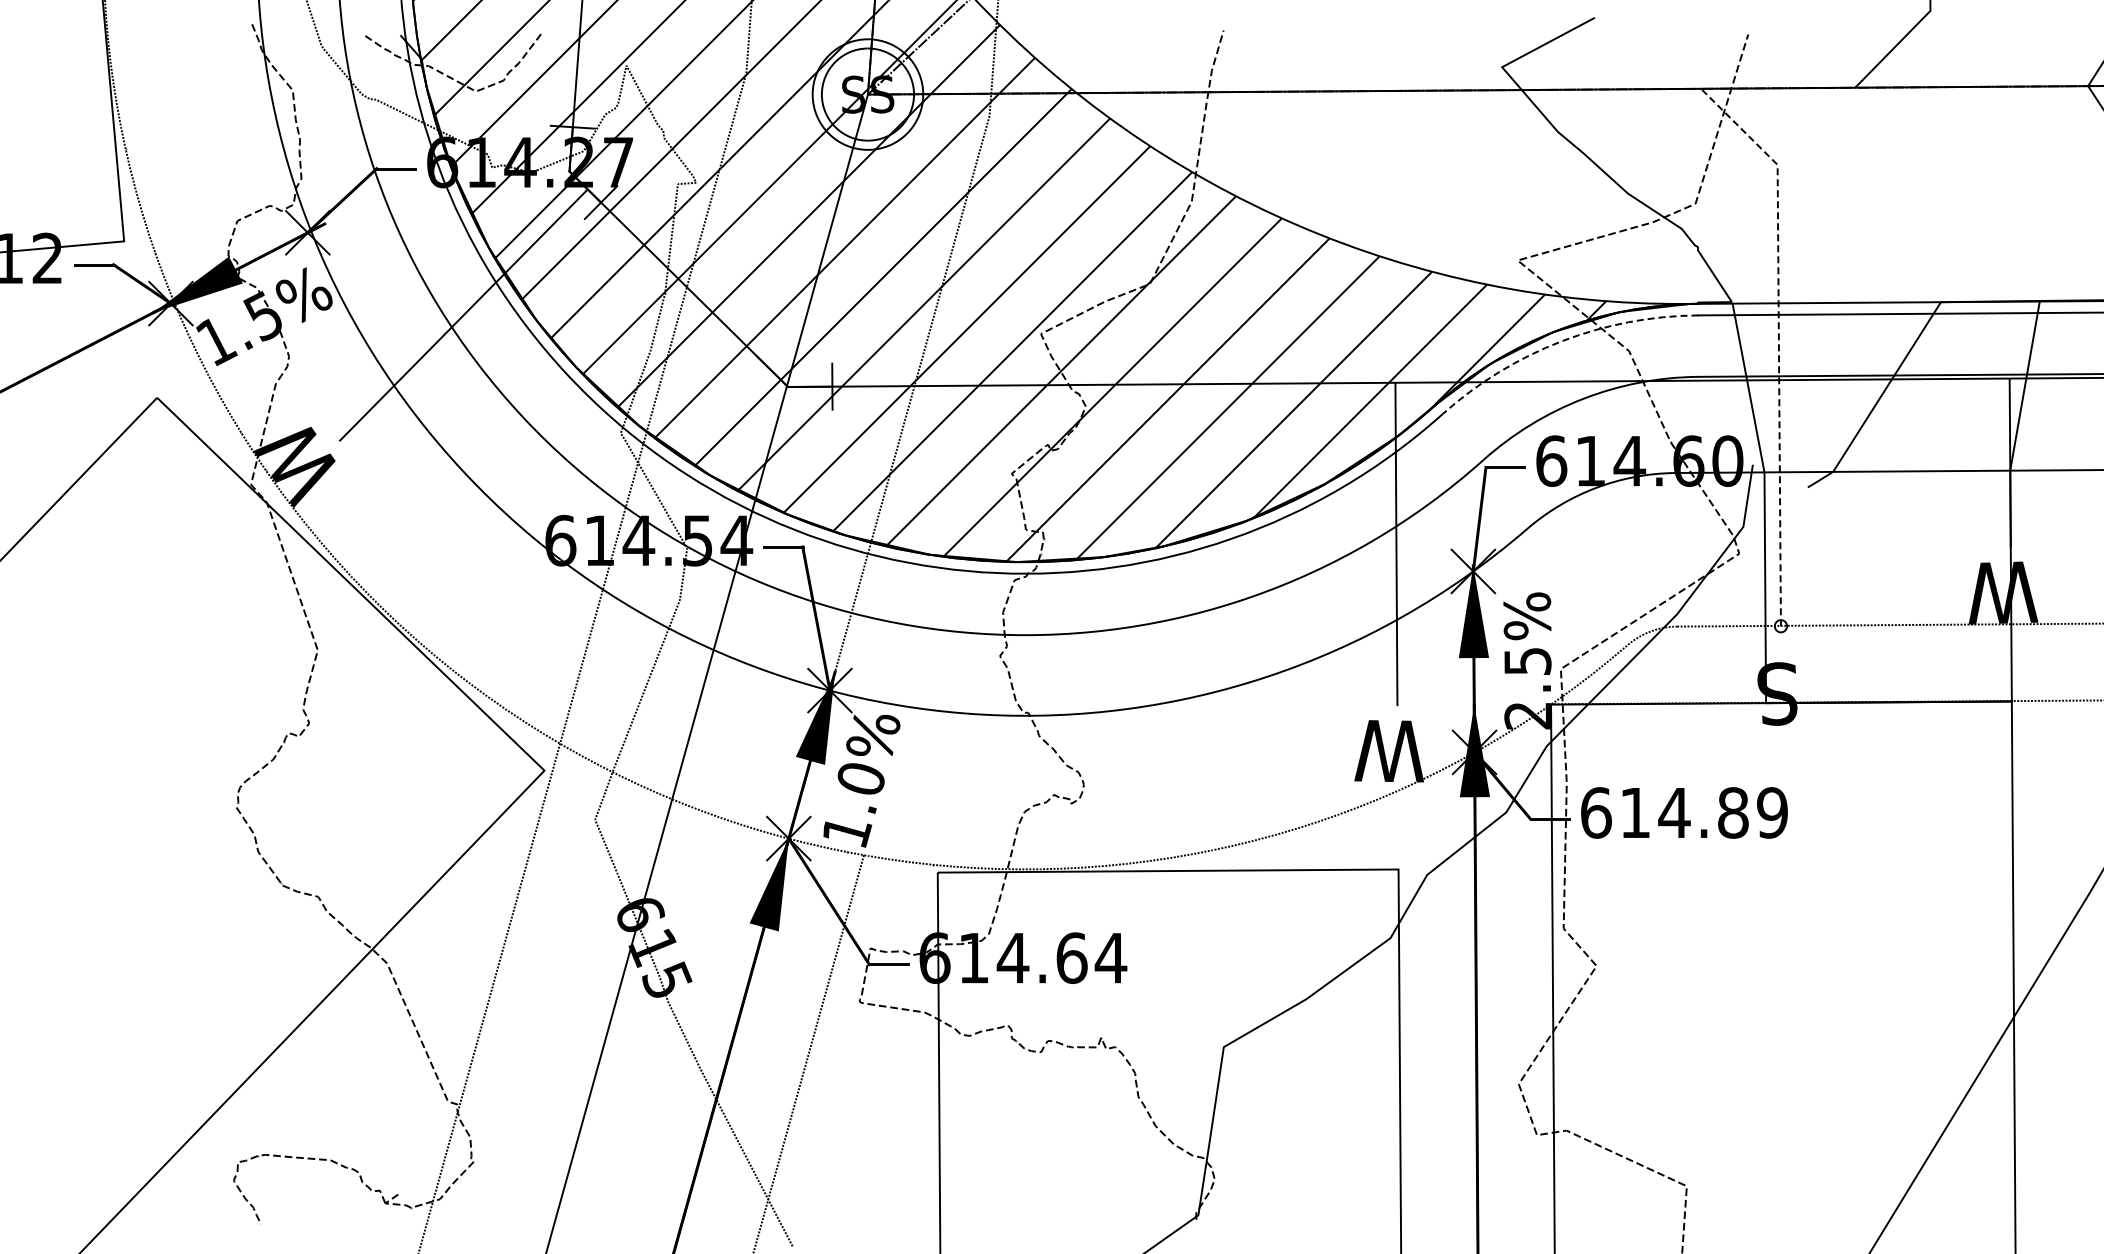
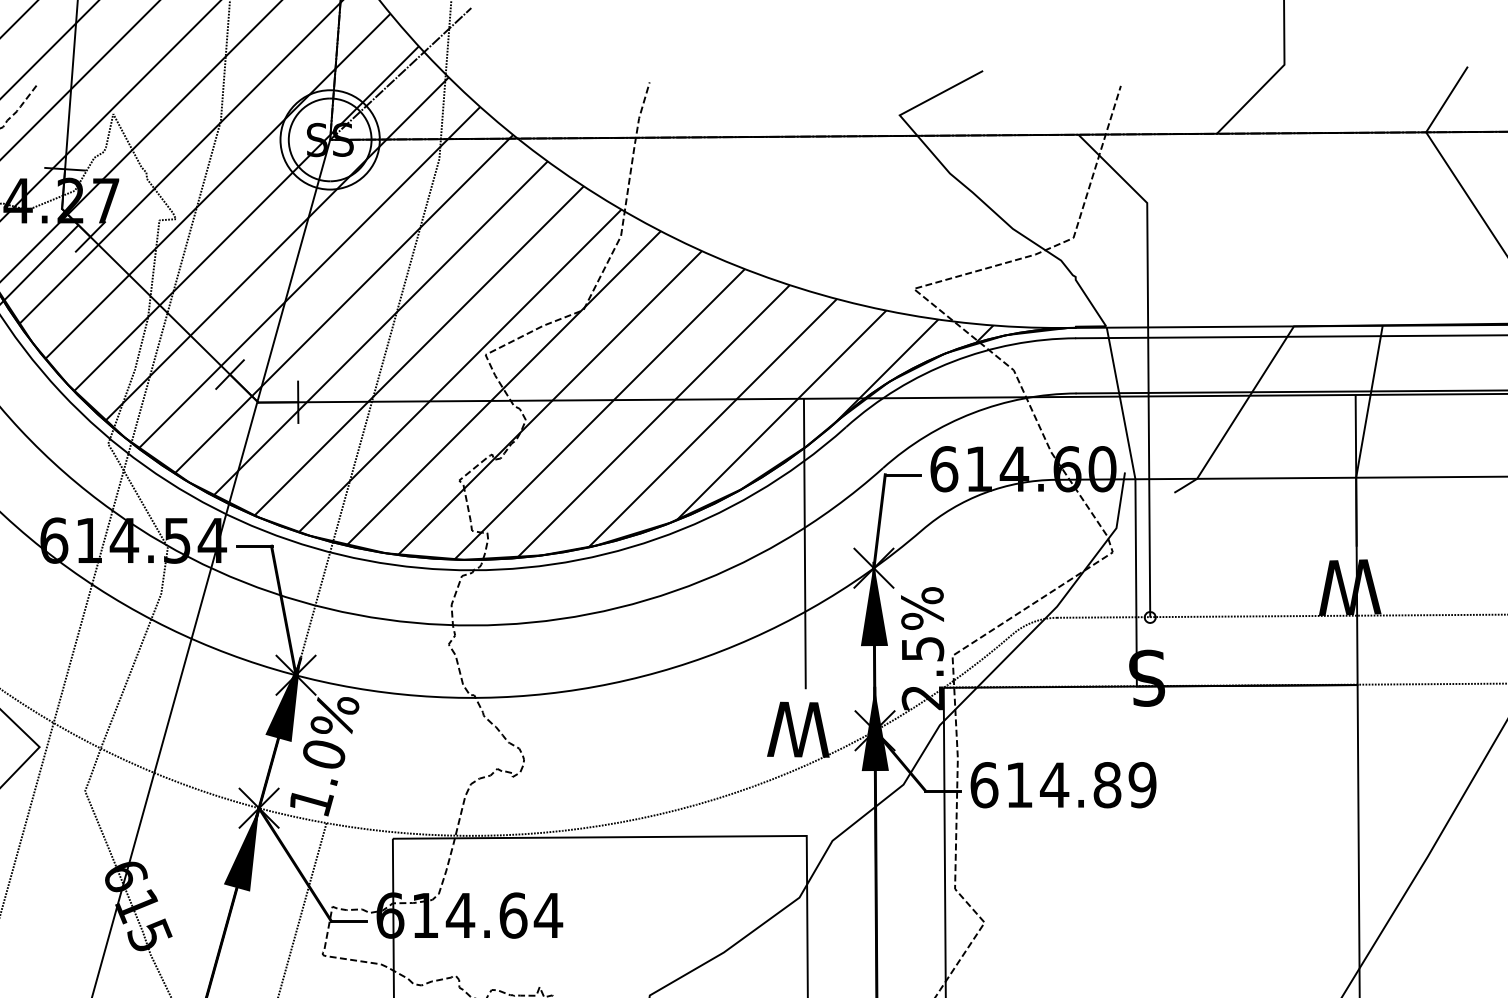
line: (1778, 340) -> (1148, 360), dashed -> solid
arc: (1561, 341) -> (953, 361), dashed -> solid
line: (756, 355) -> (230, 374), added

